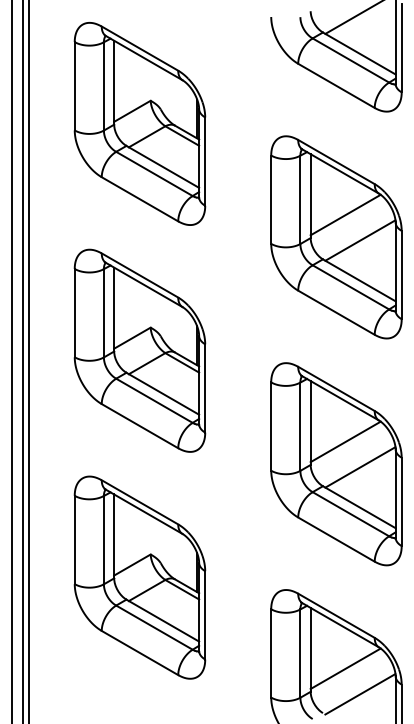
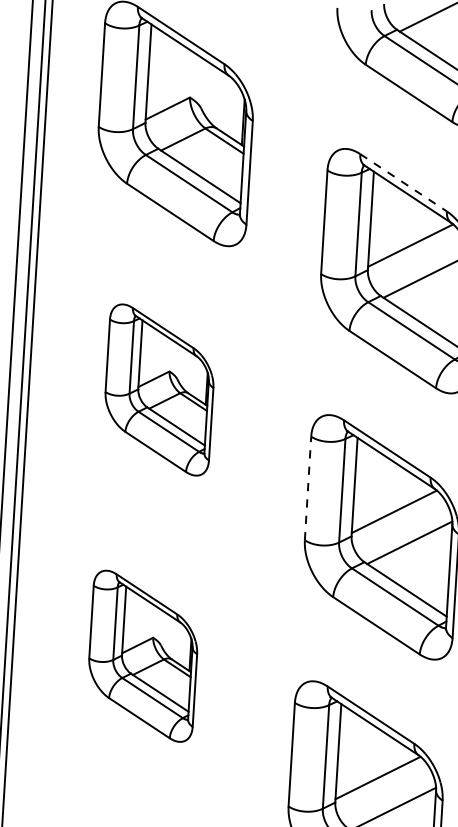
line: (336, 162) -> (403, 183), solid -> dashed
part: (139, 350) -> (158, 389), size x0.7
line: (271, 426) -> (308, 488), solid -> dashed
part: (139, 577) -> (142, 656), size x0.7

